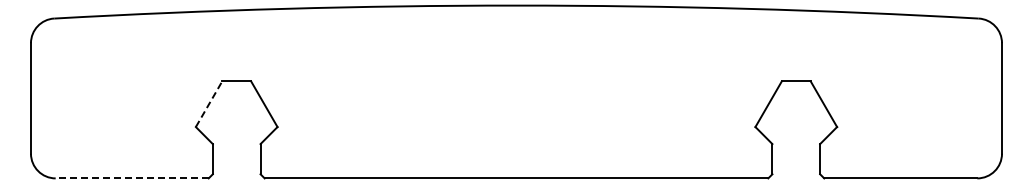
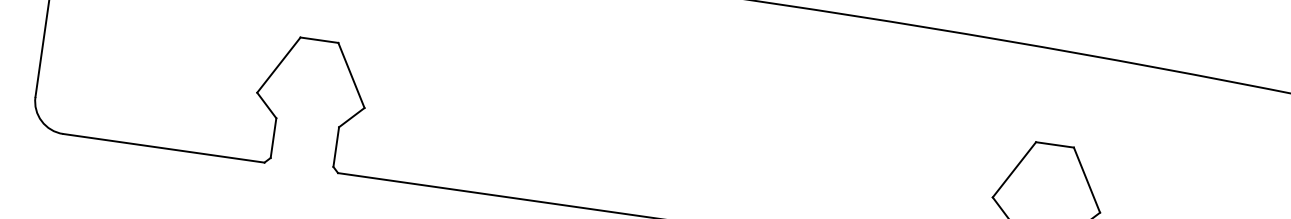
line: (209, 103) -> (279, 64), dashed -> solid
line: (132, 178) -> (164, 148), dashed -> solid

